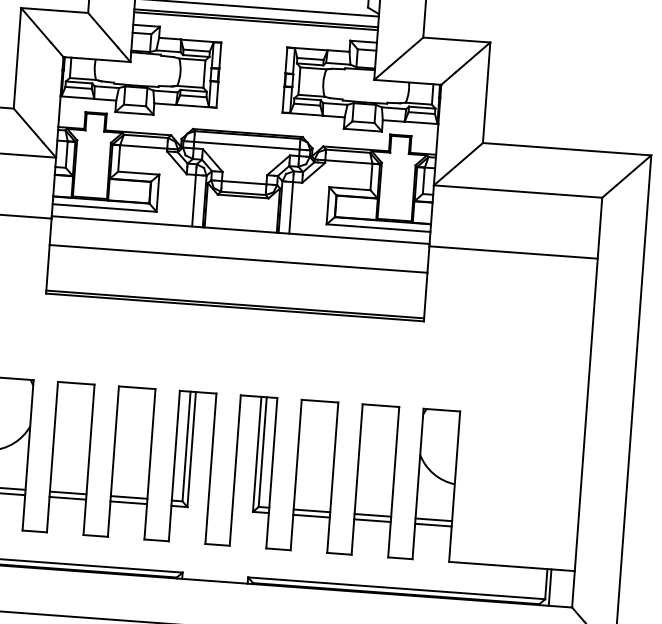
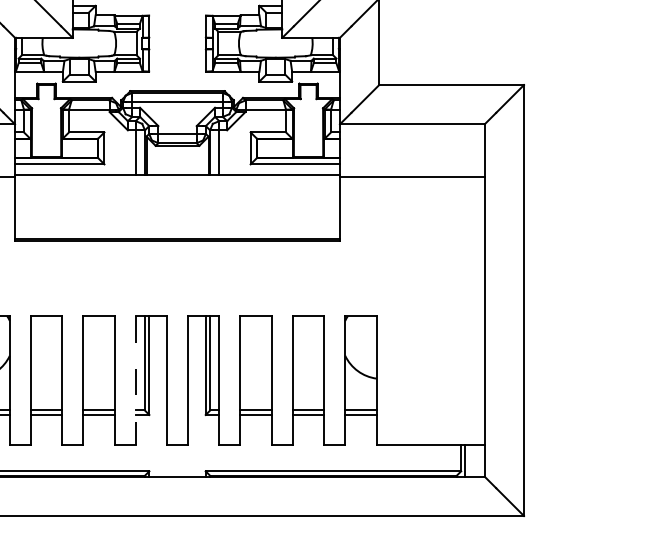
line: (238, 258) -> (177, 199), removed
line: (174, 465) -> (135, 380), solid -> dashed

